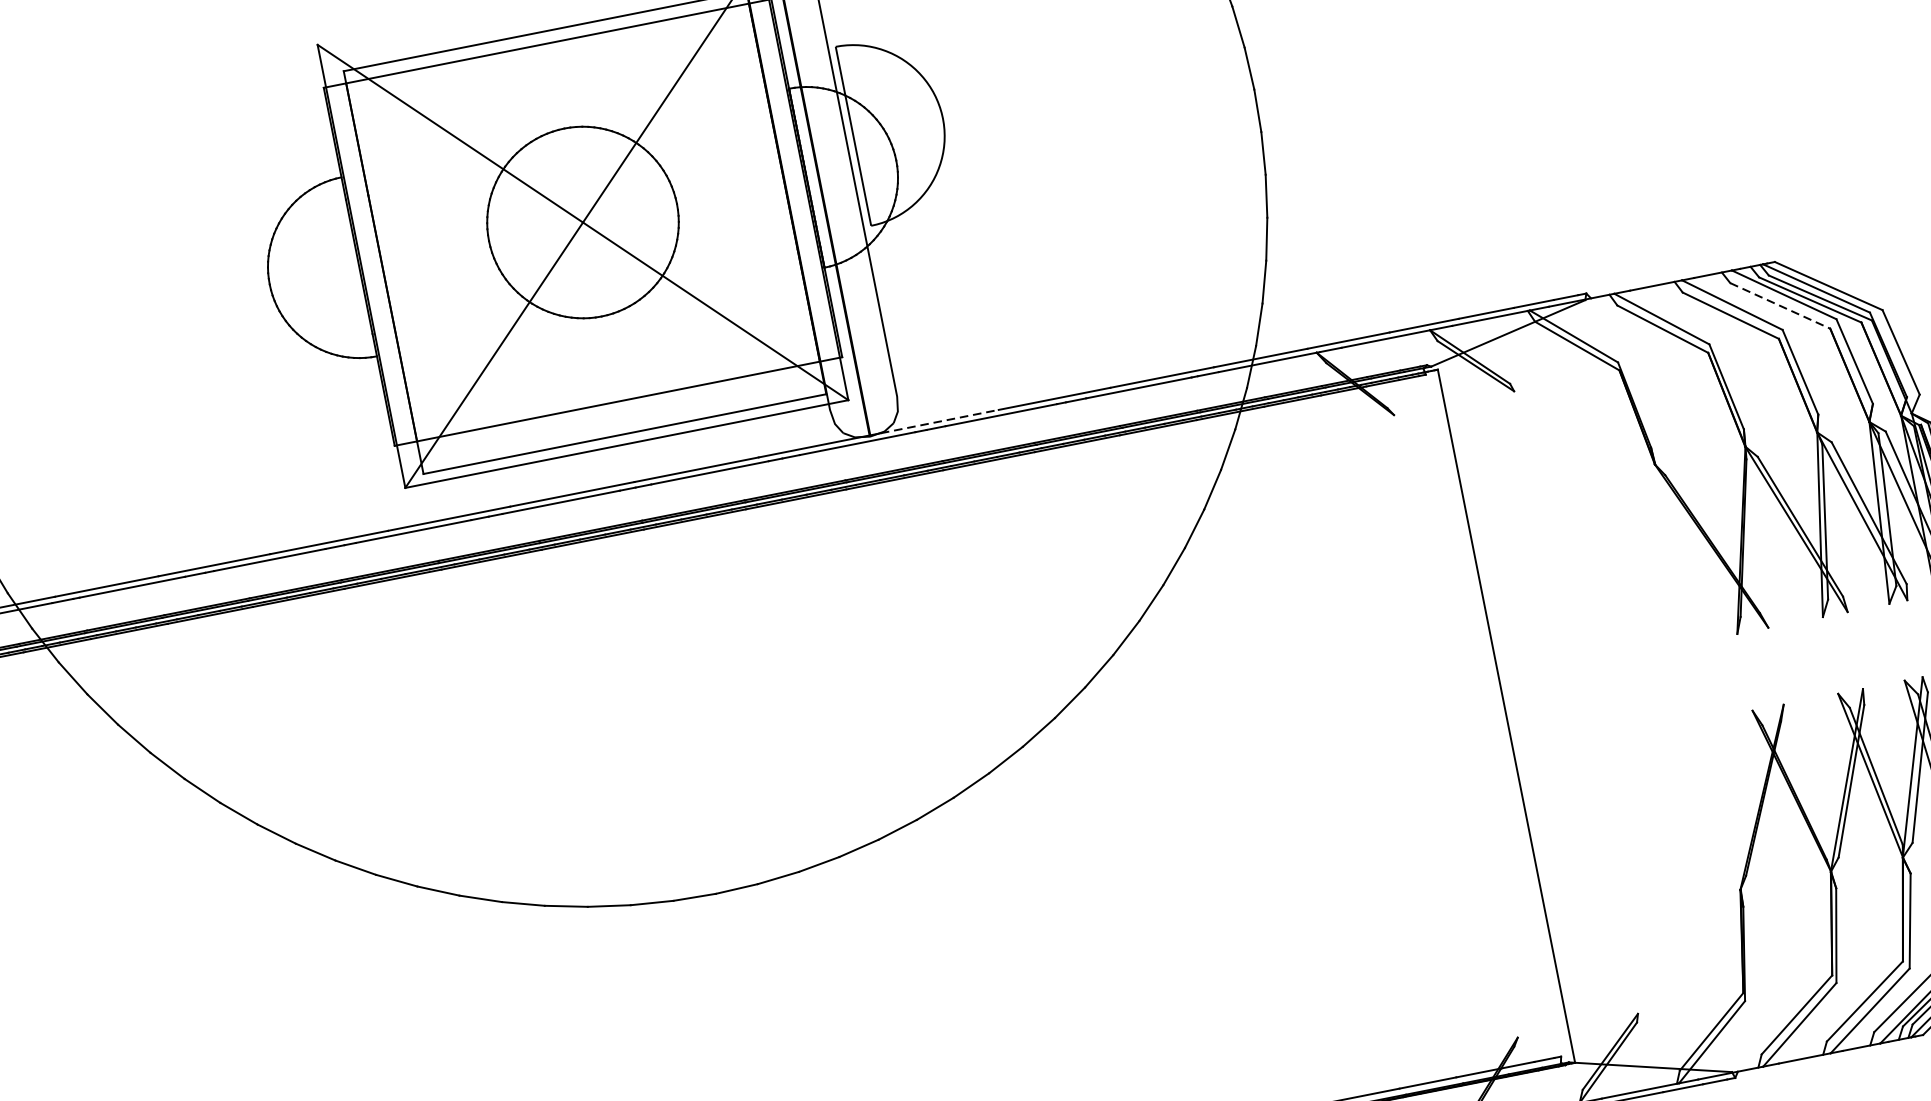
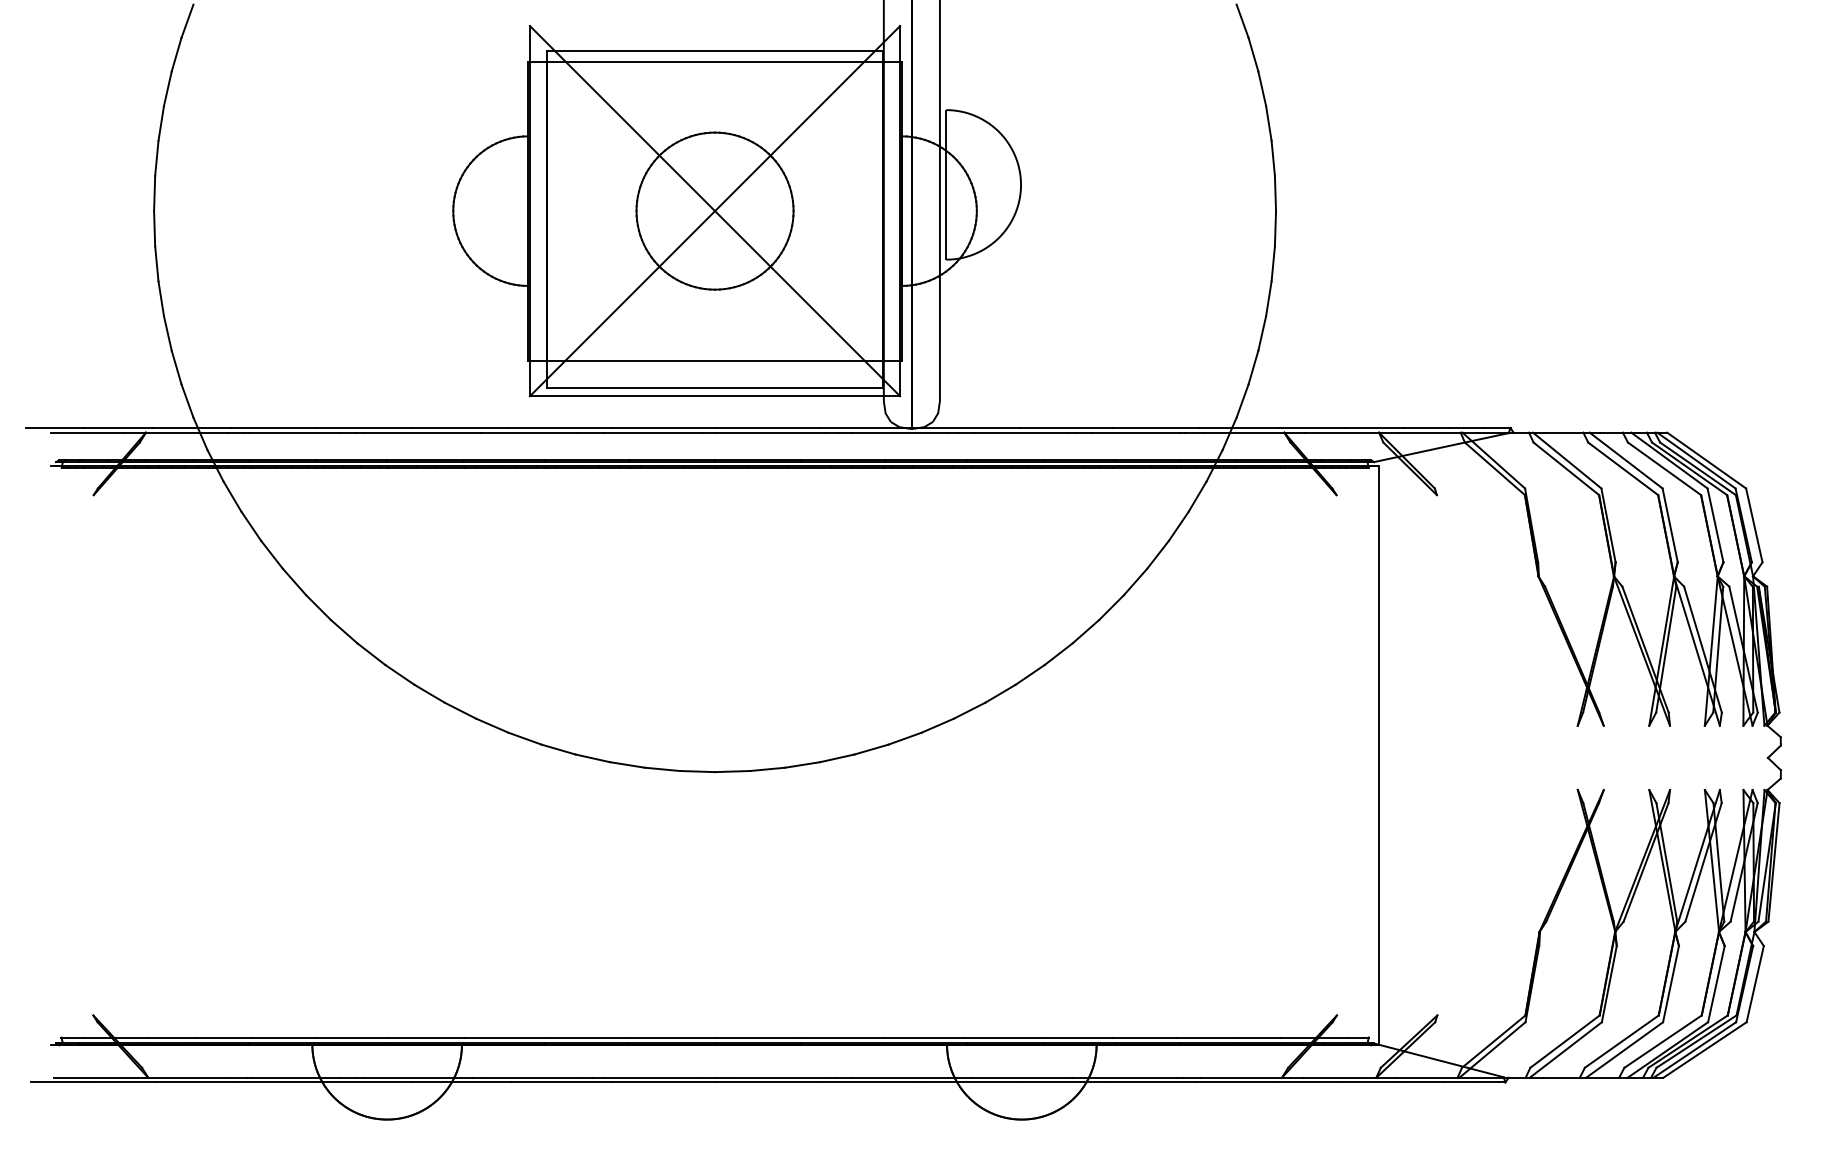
line: (1780, 306) -> (1664, 469), dashed -> solid
line: (940, 422) -> (970, 428), dashed -> solid

